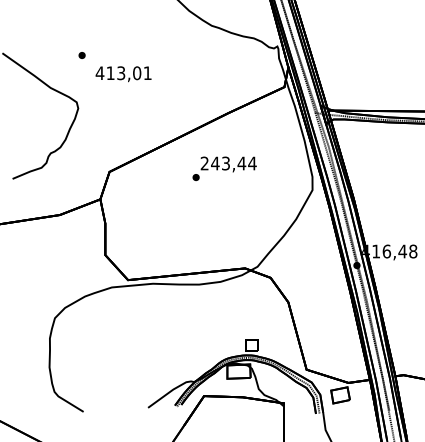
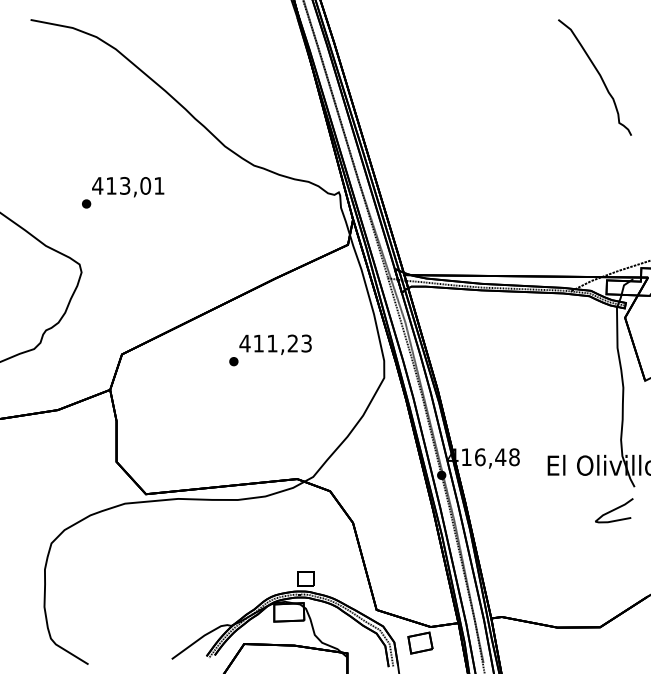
text: (123, 74) -> (128, 187), moved
text: (228, 163) -> (275, 343), 243,44 -> 411,23

